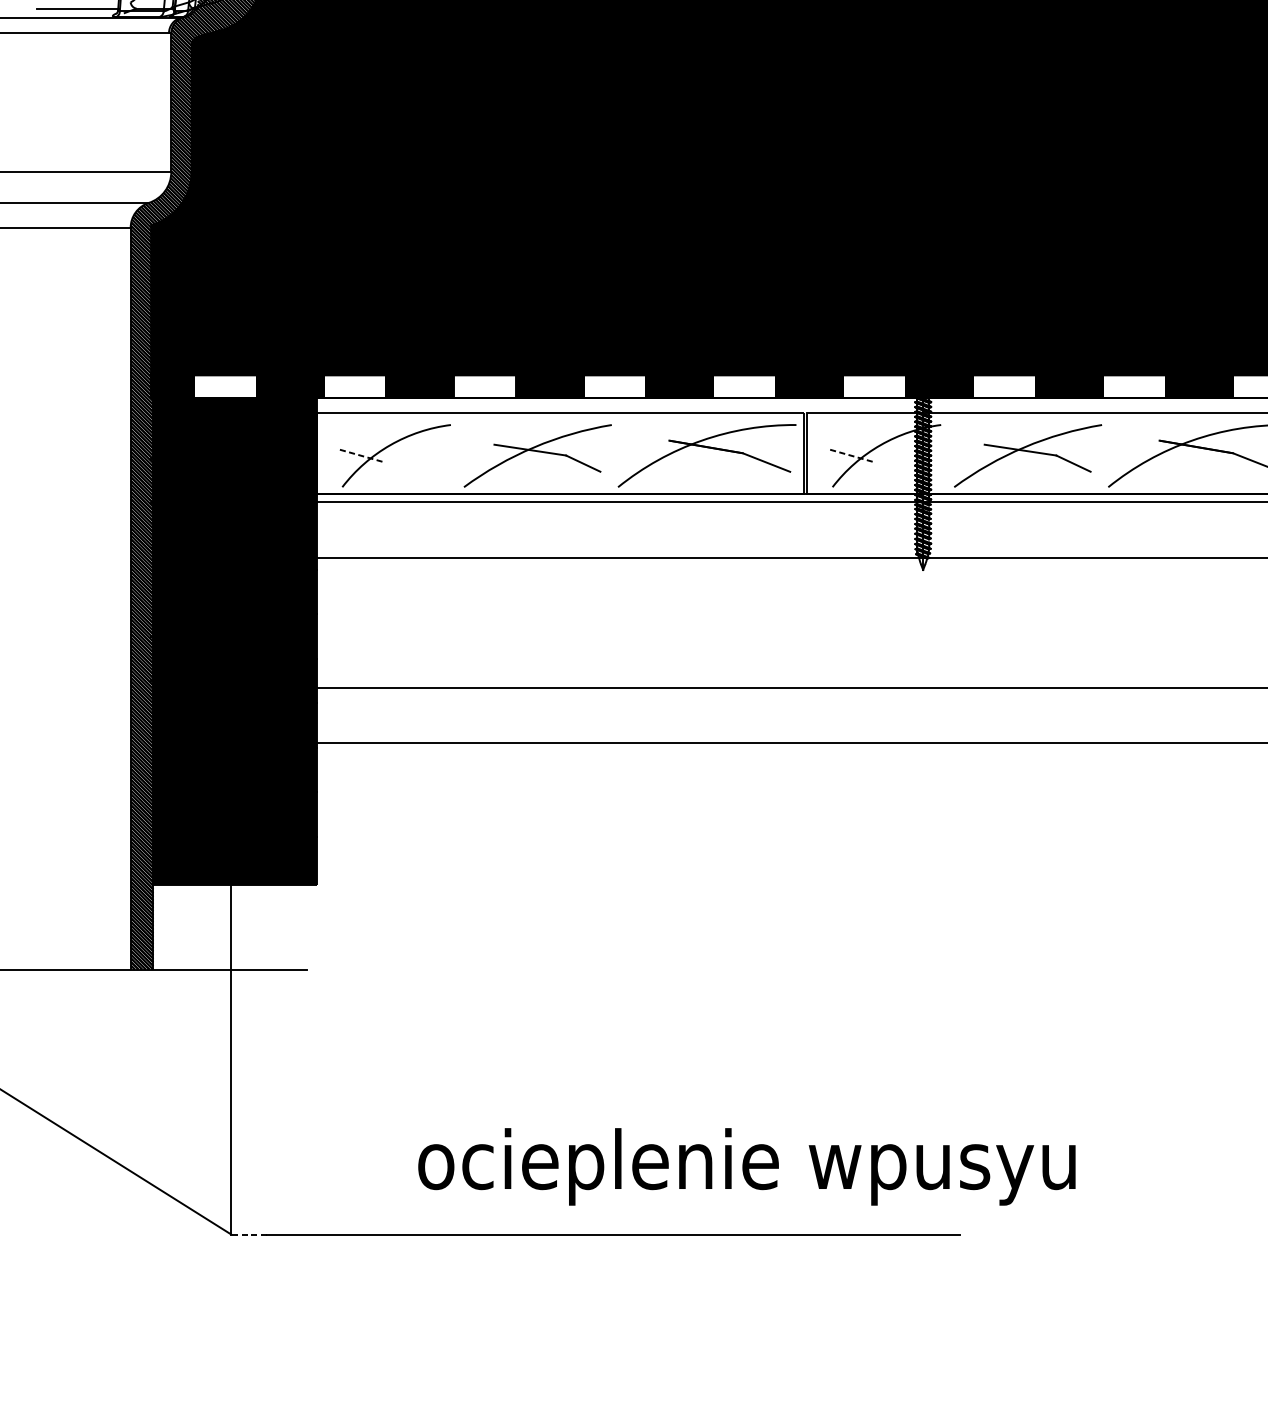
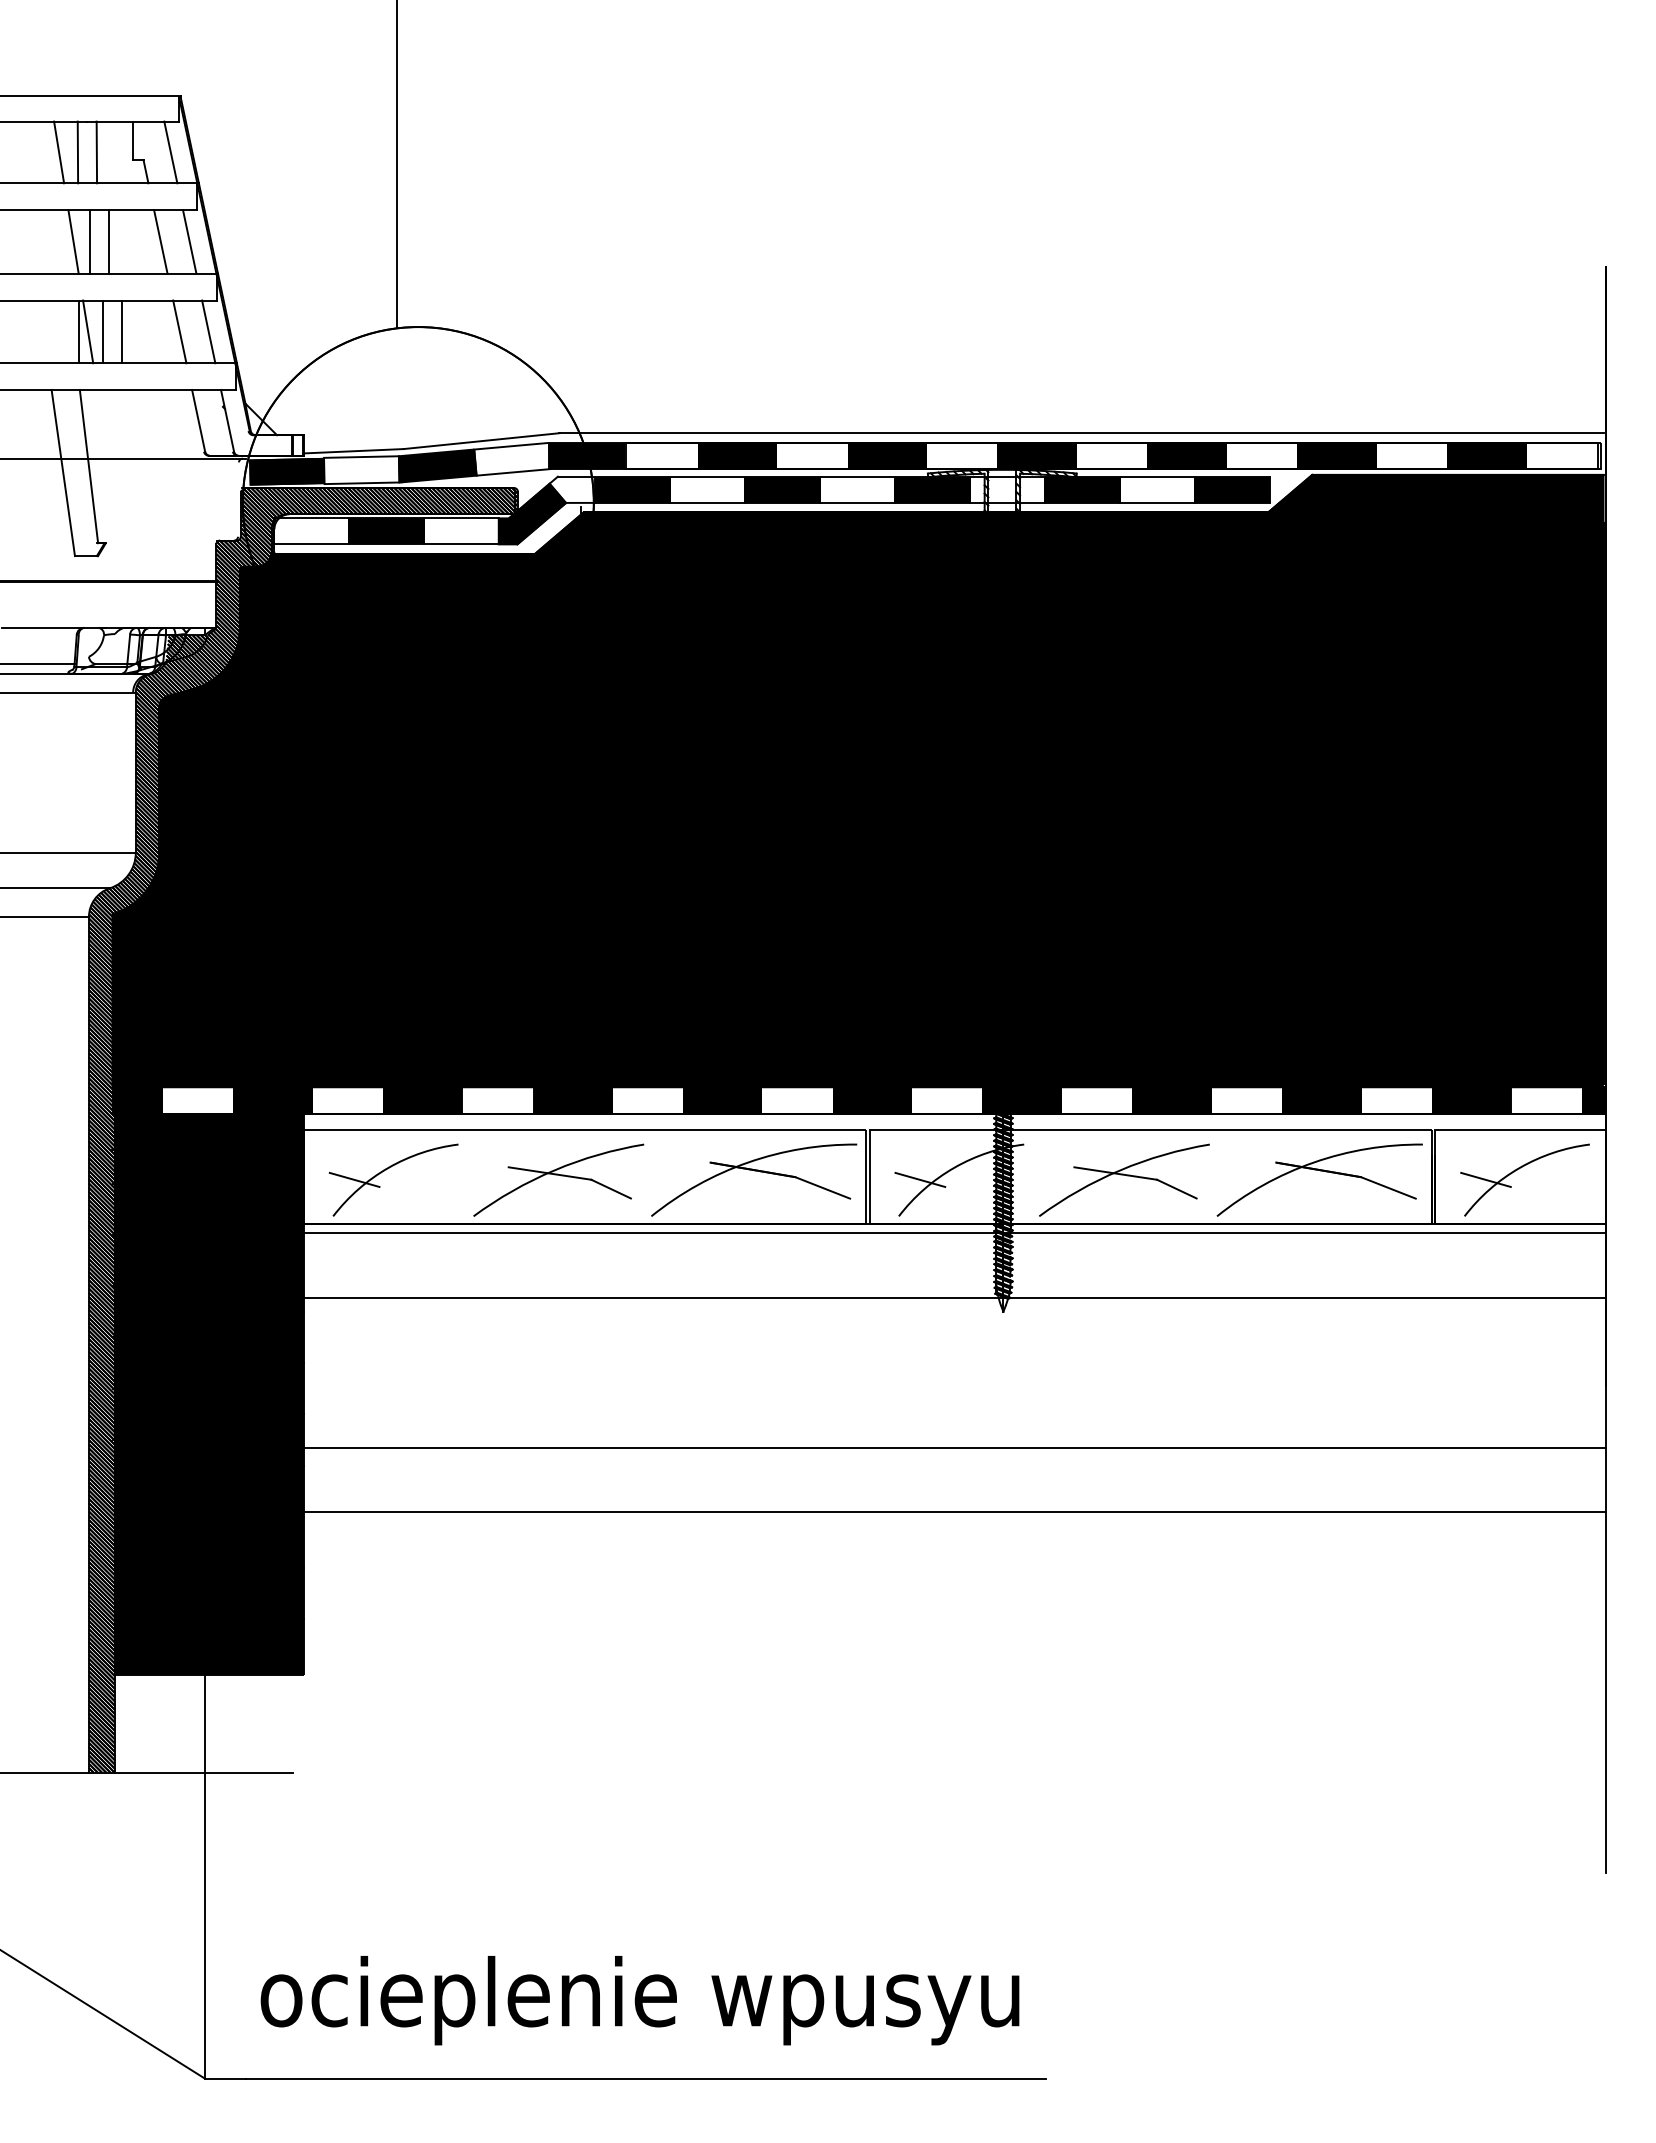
line: (360, 455) -> (354, 1179), dashed -> solid
line: (851, 455) -> (920, 1179), dashed -> solid
text: (746, 1166) -> (639, 2000), moved
line: (249, 1234) -> (225, 2078), dashed -> solid

